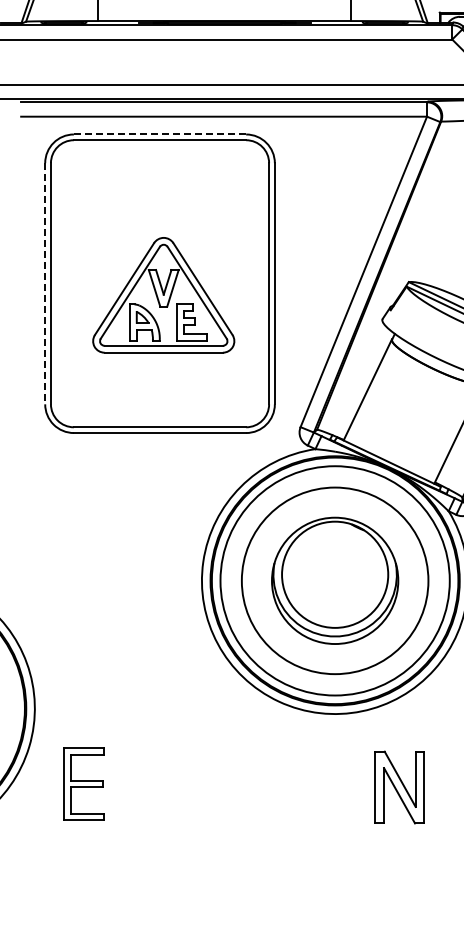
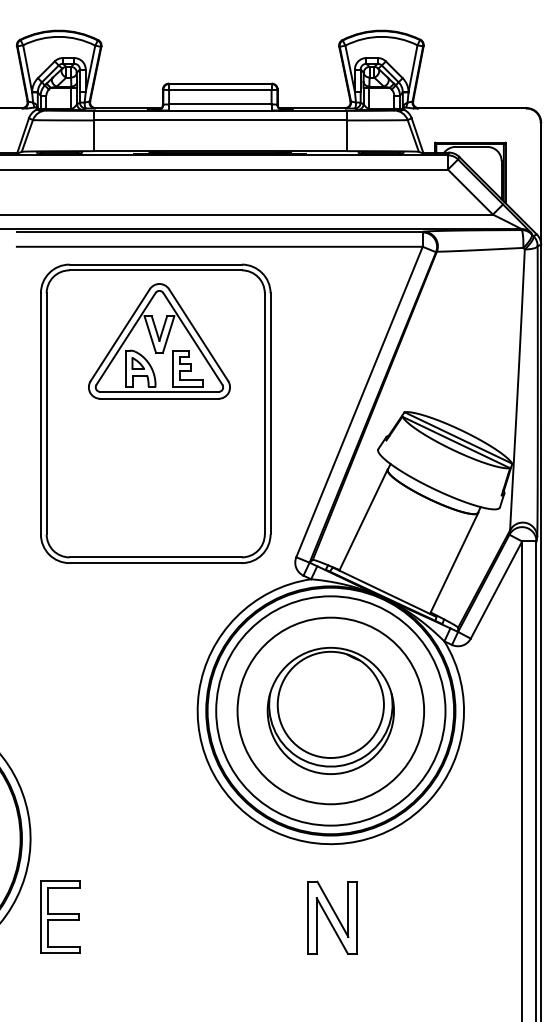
line: (159, 134) -> (155, 264), dashed -> solid
line: (44, 283) -> (40, 413), dashed -> solid
part: (163, 295) -> (159, 341), moved
part: (83, 783) -> (60, 916), moved
part: (399, 787) -> (332, 917), moved

